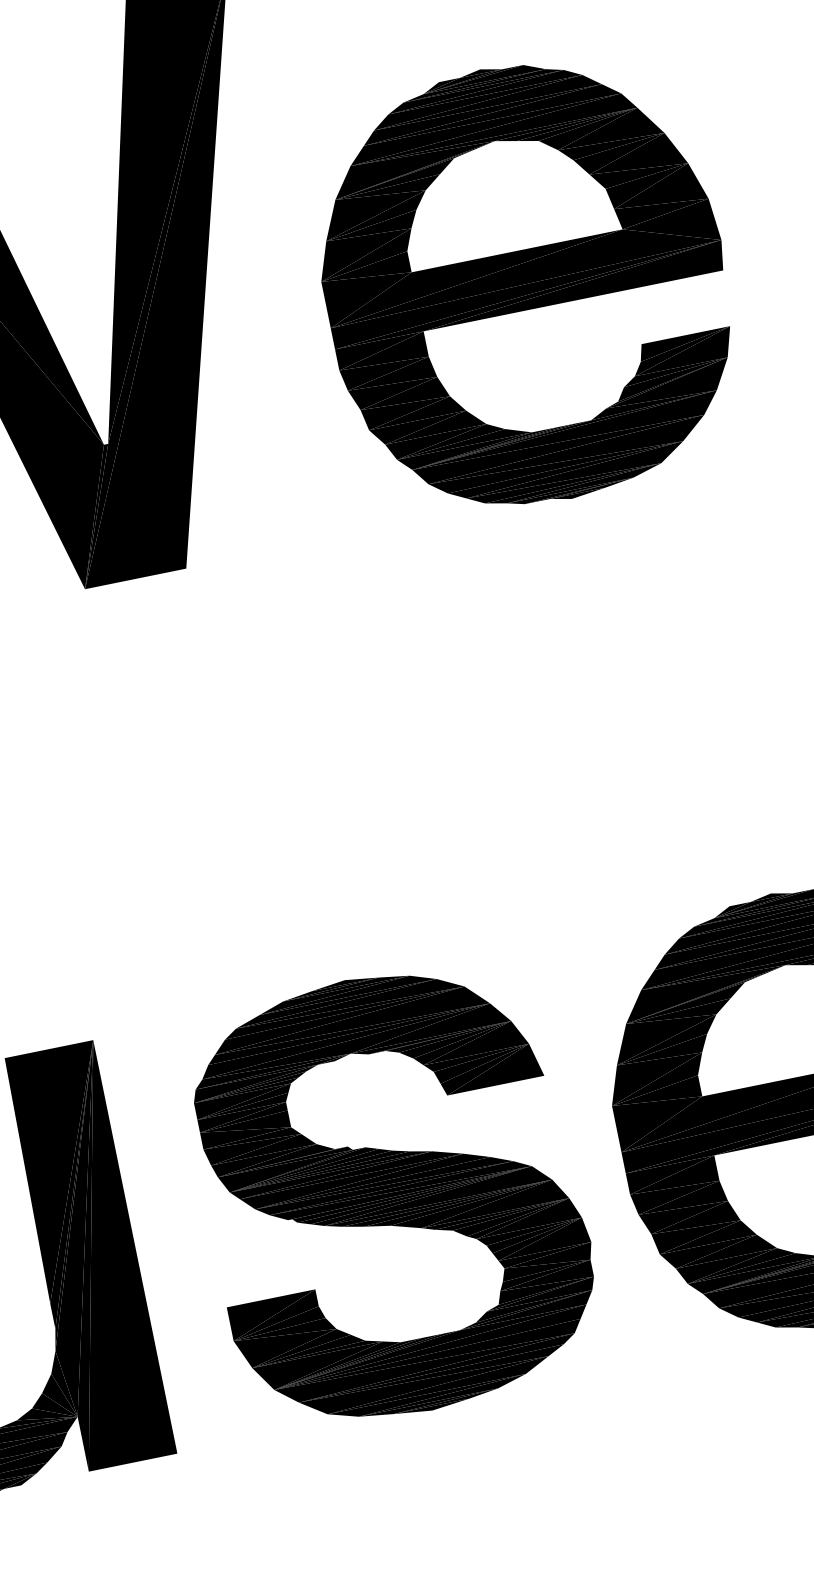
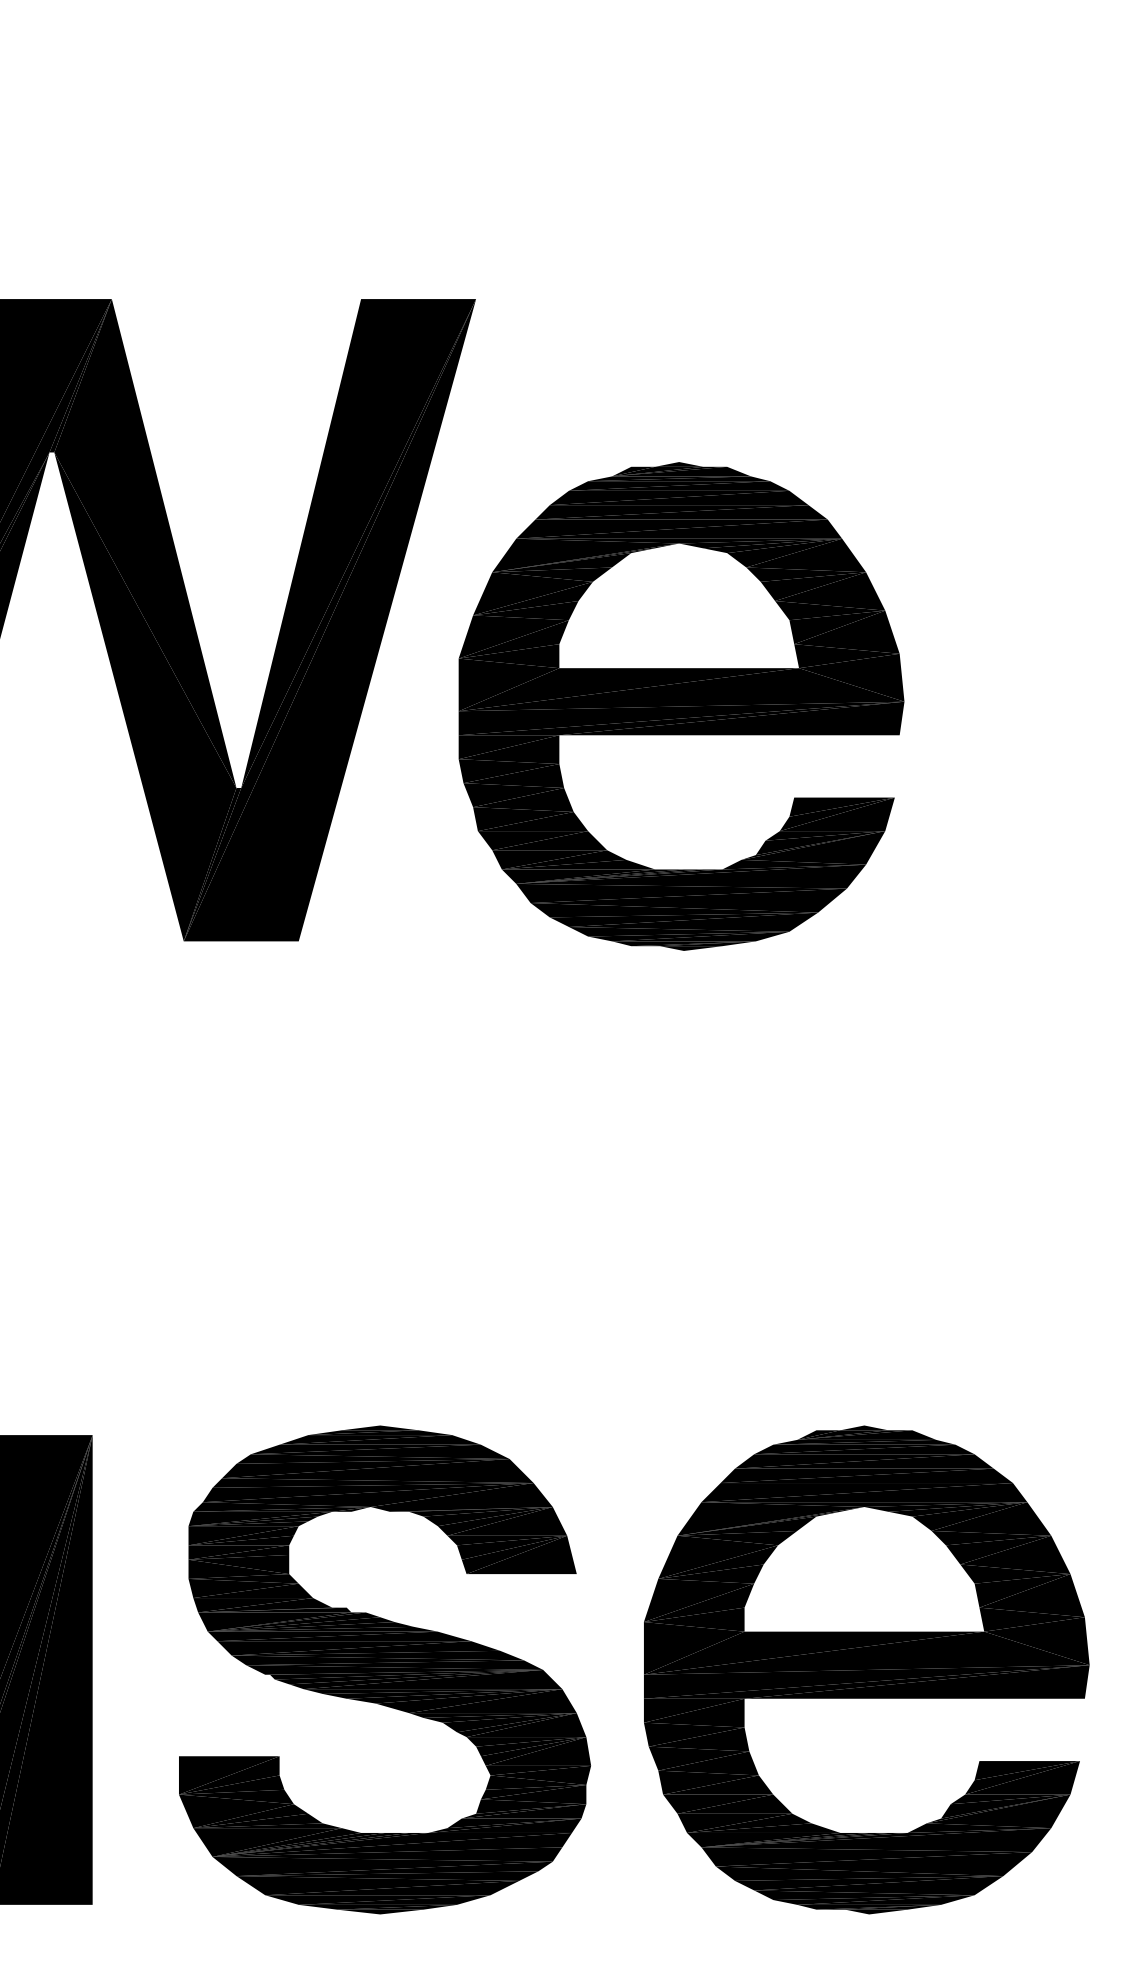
part: (526, 284) -> (681, 706), moved

